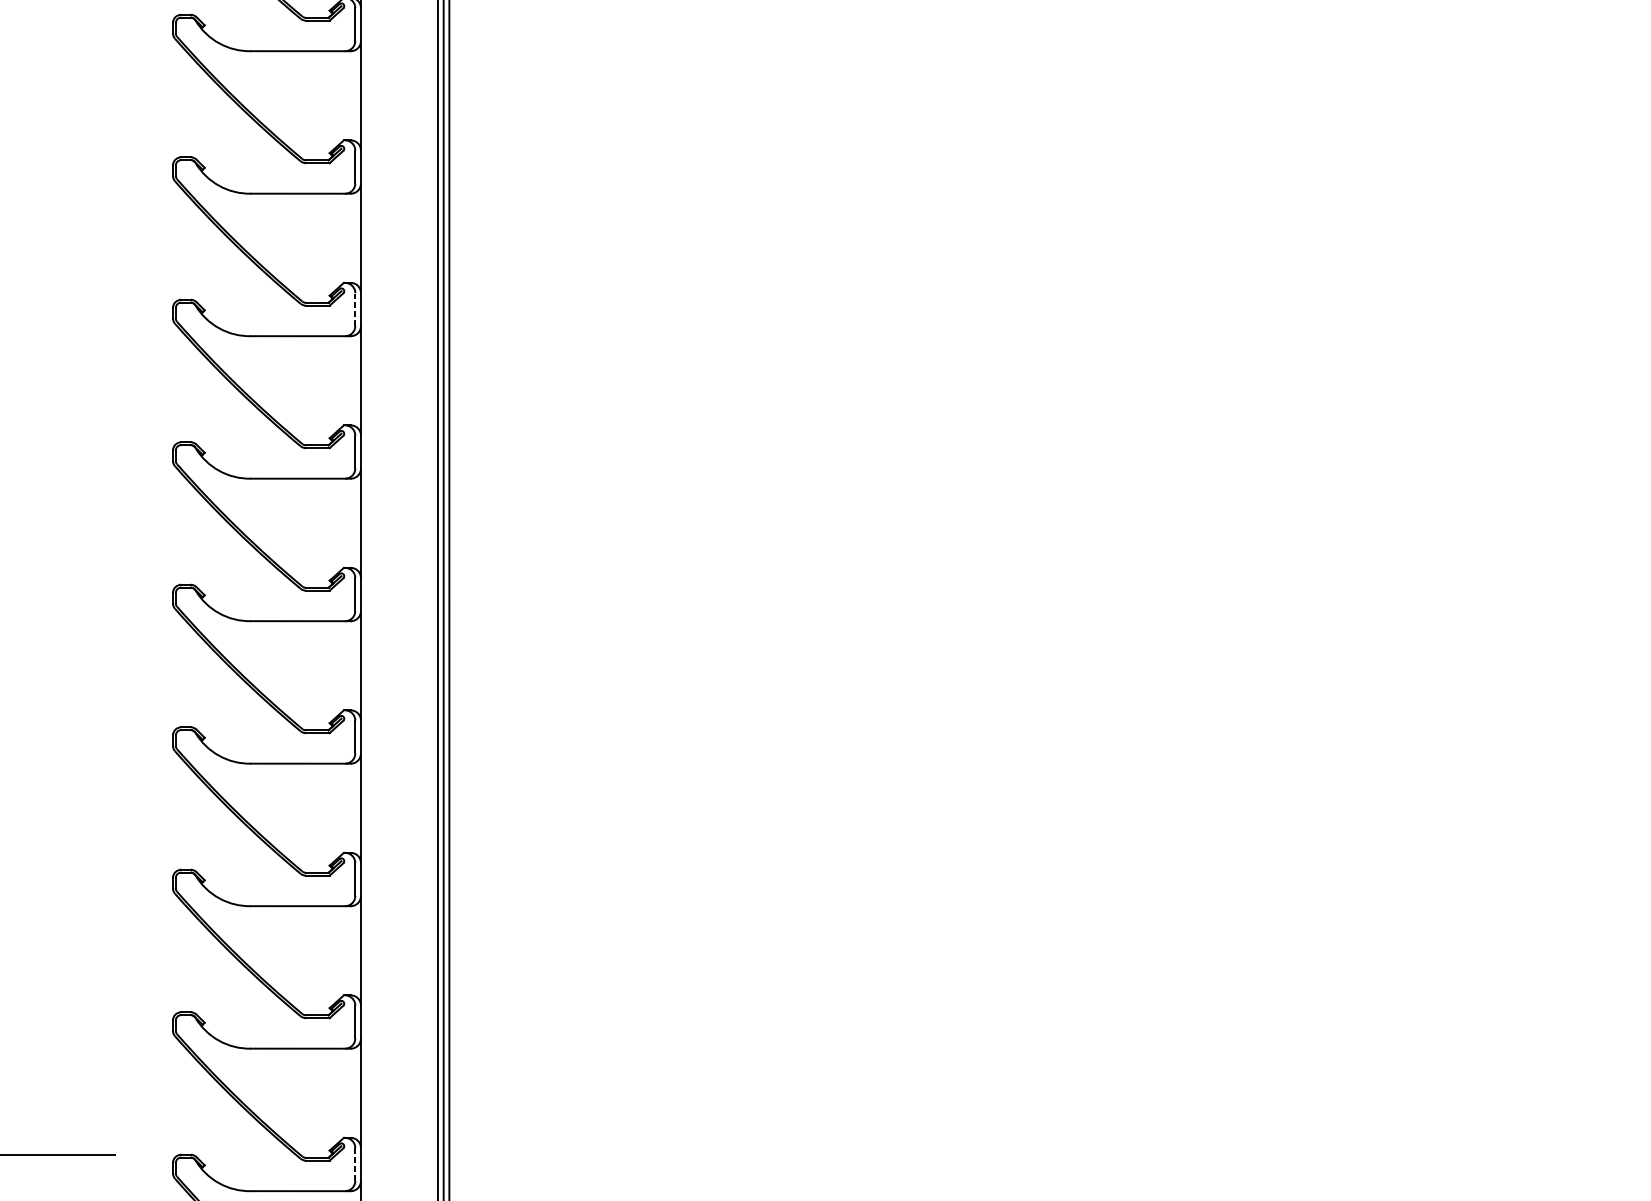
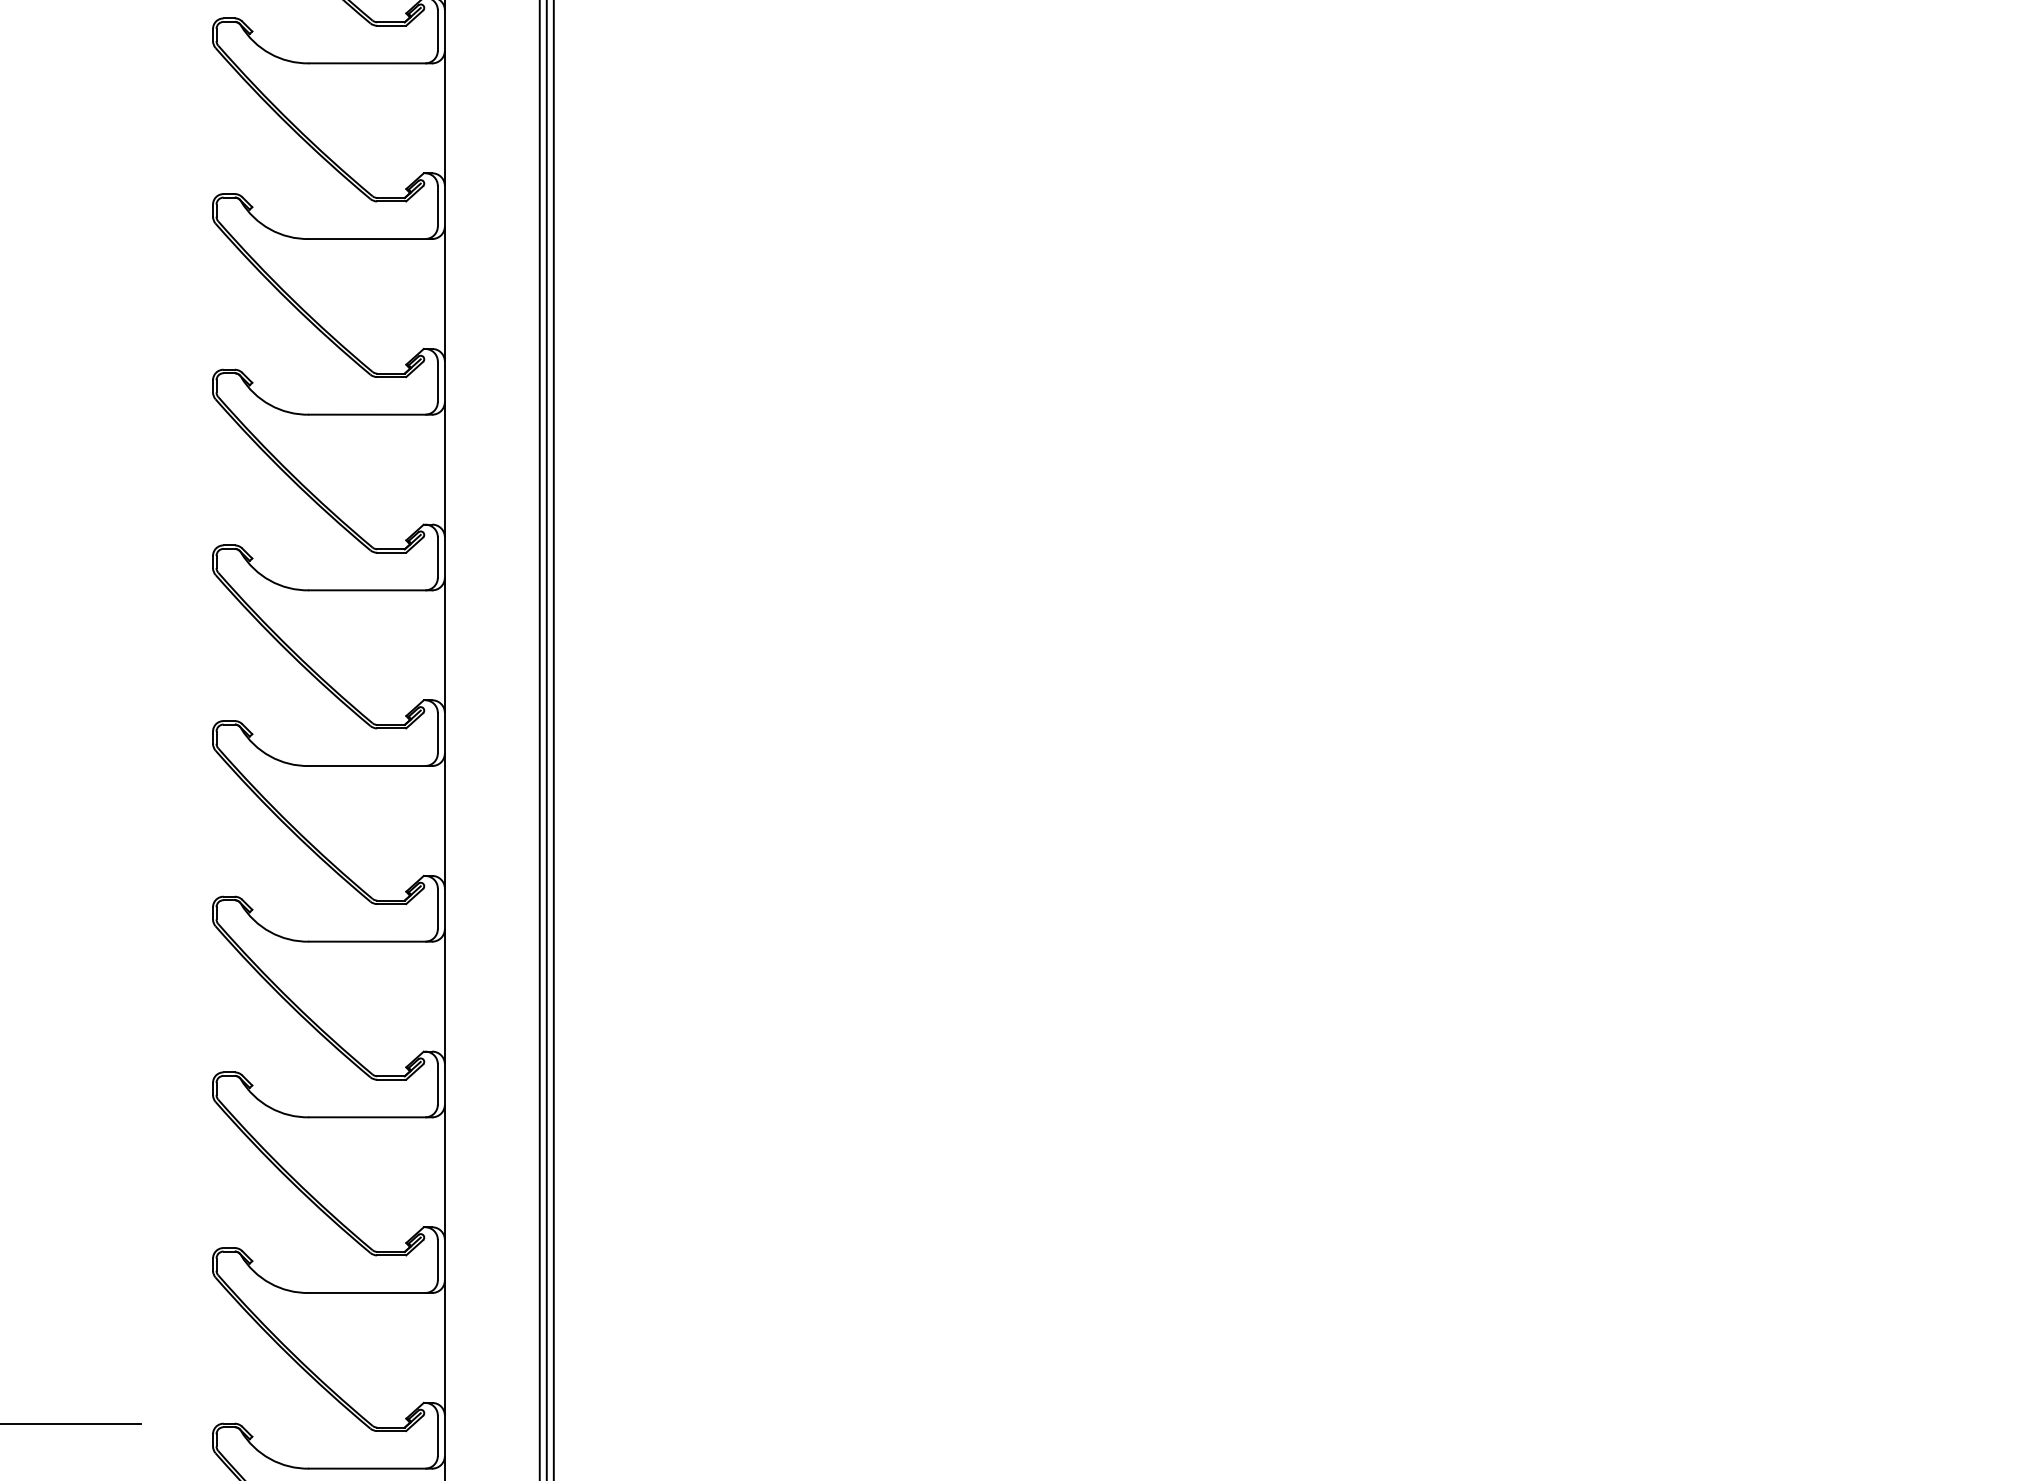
line: (355, 309) -> (437, 381), dashed -> solid
line: (355, 1164) -> (437, 1435), dashed -> solid

